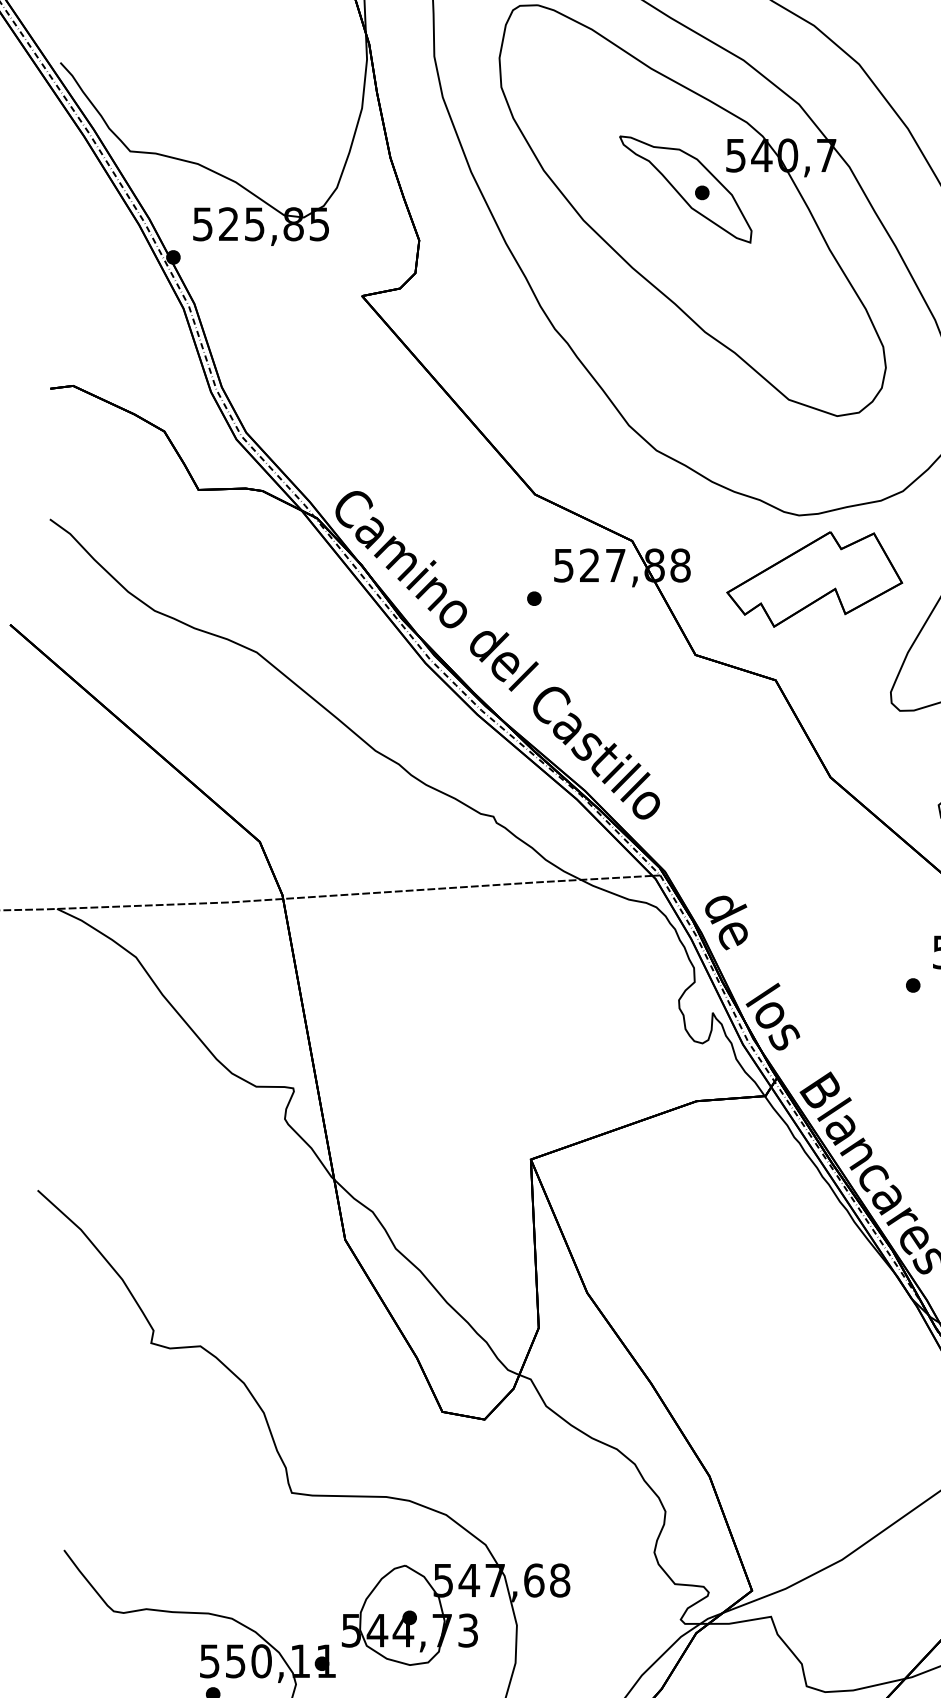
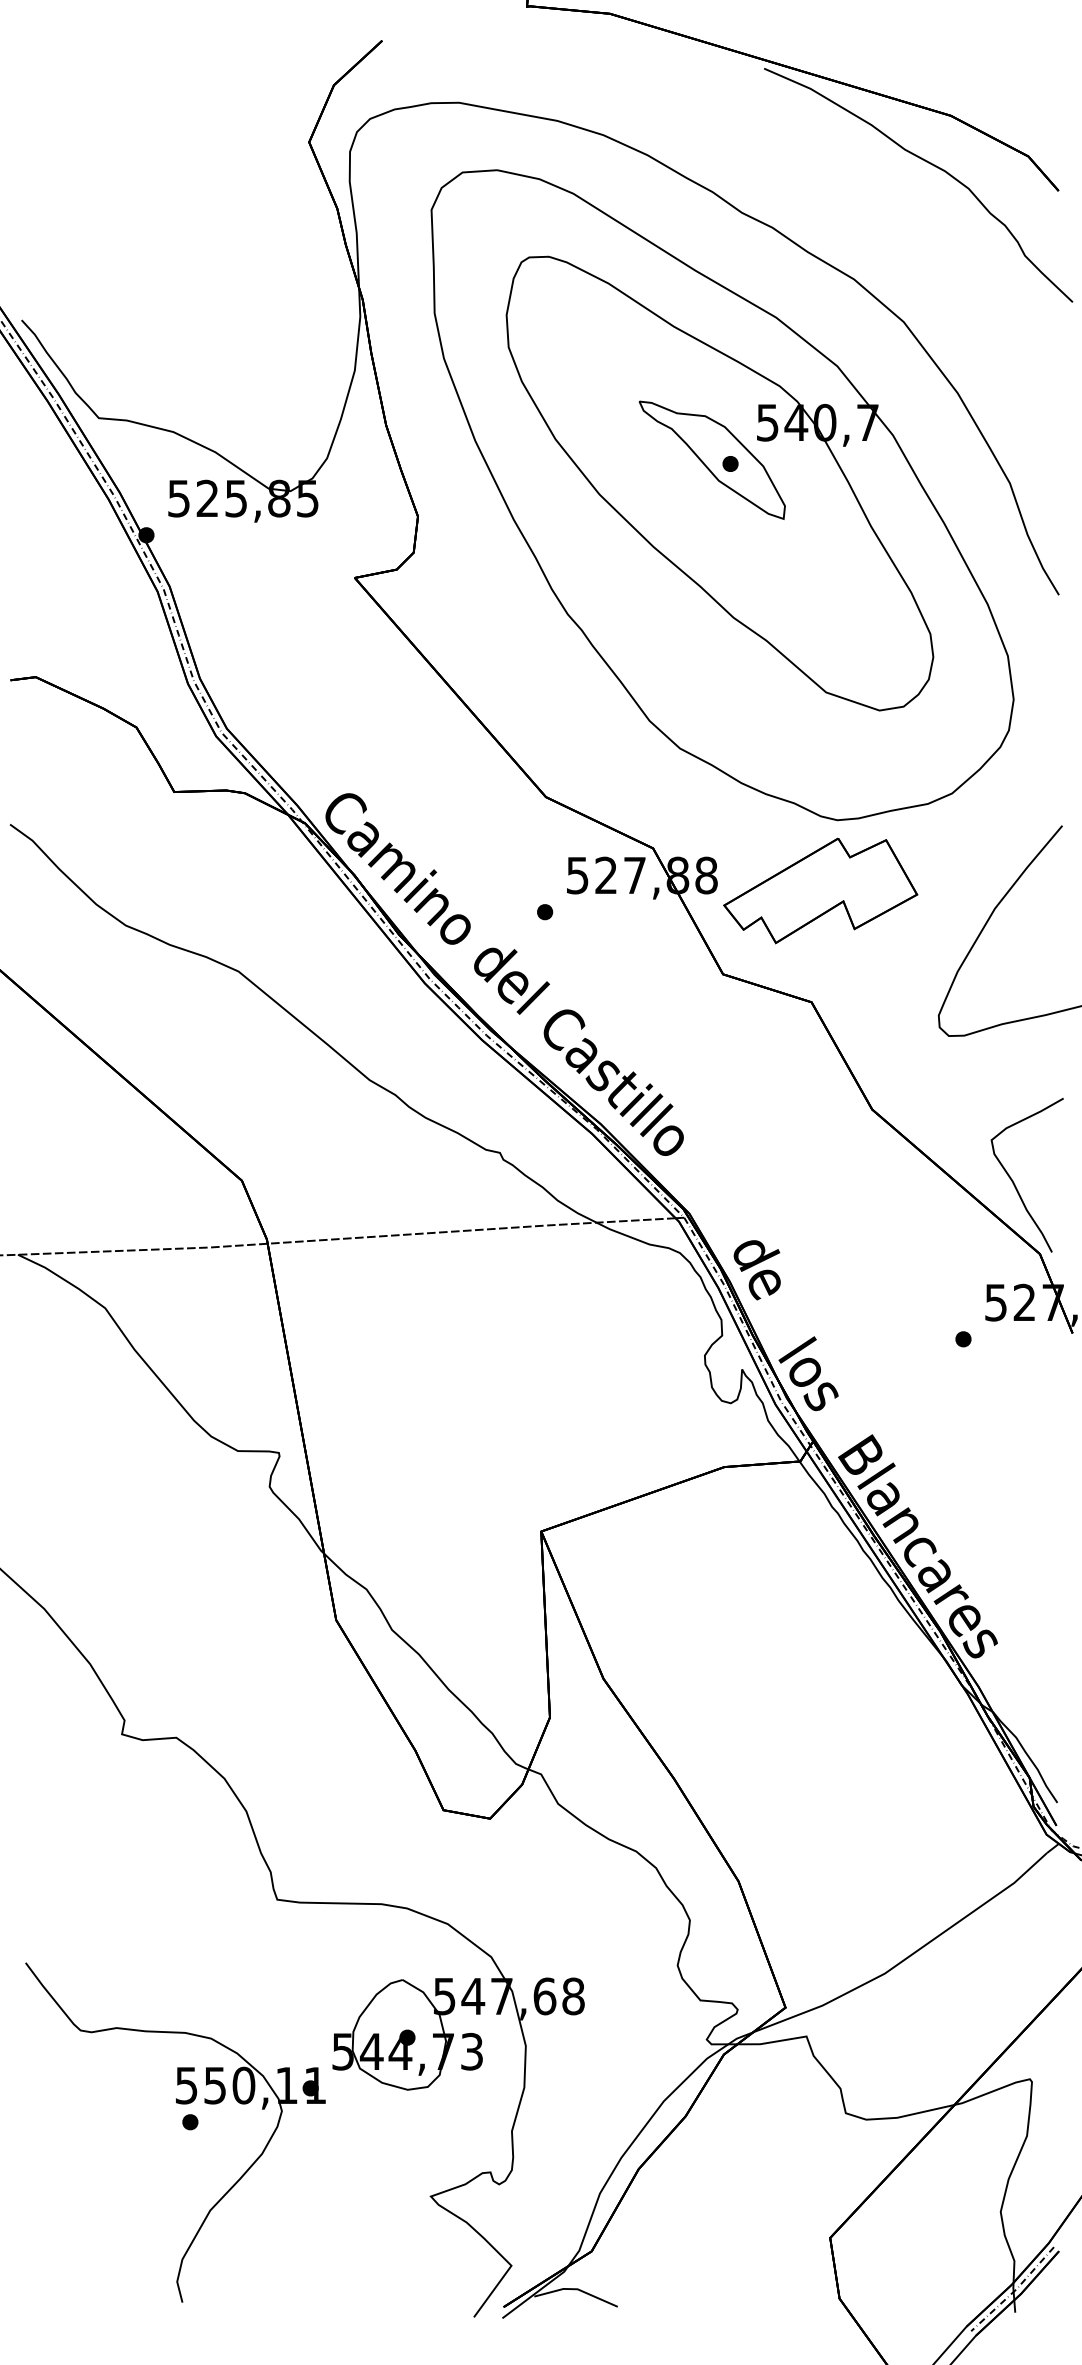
part: (814, 579) -> (820, 890), moved

